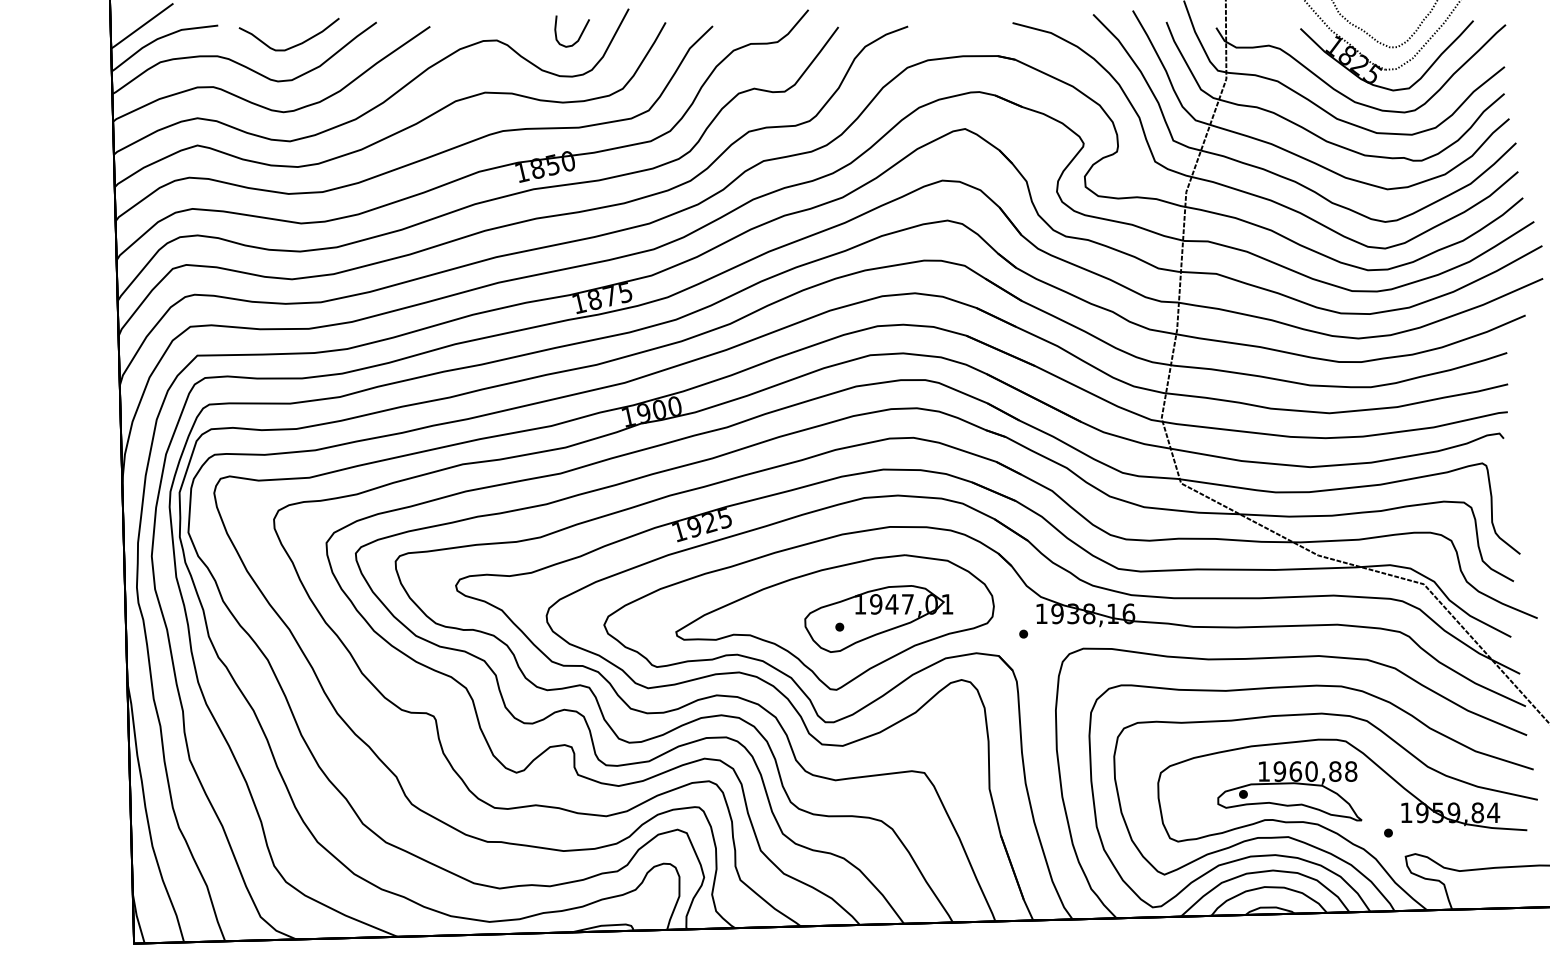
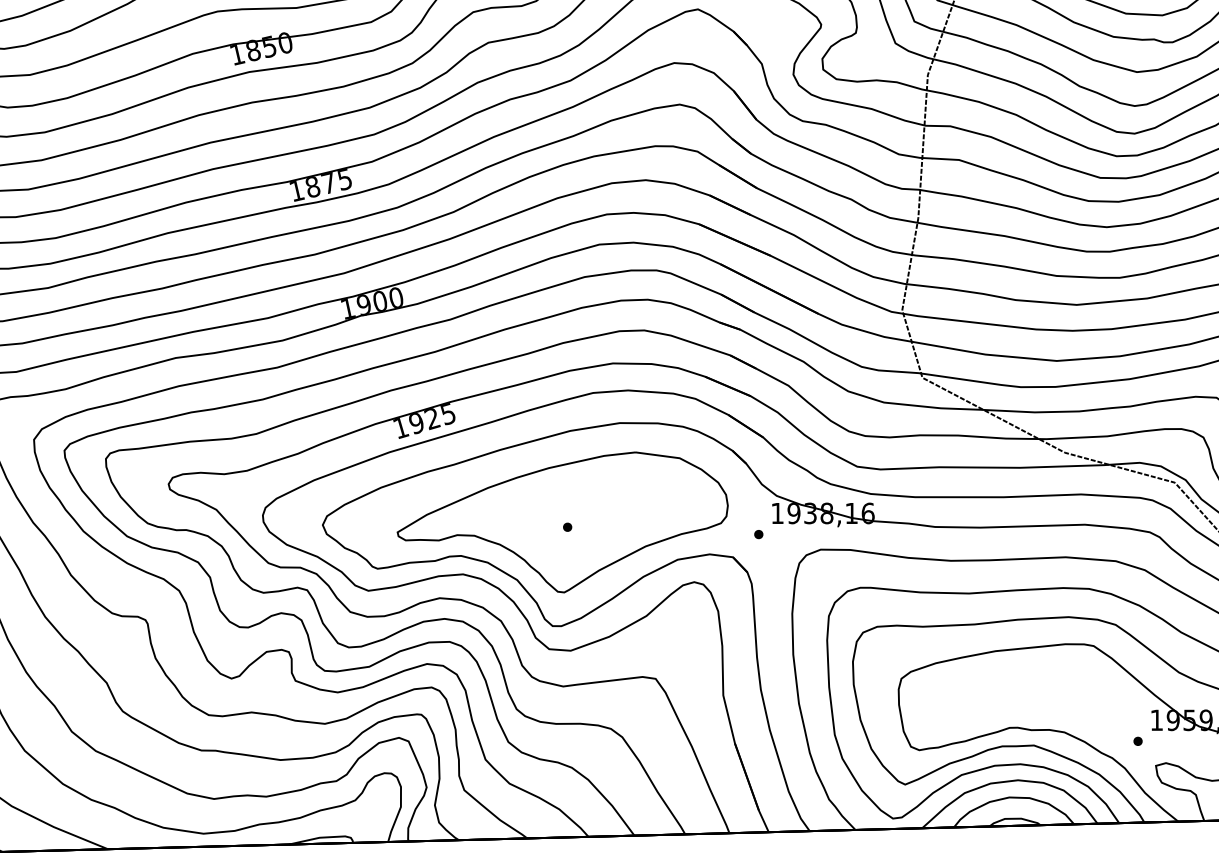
part: (878, 618) -> (607, 518), removed
part: (1289, 791) -> (1035, 698), removed

